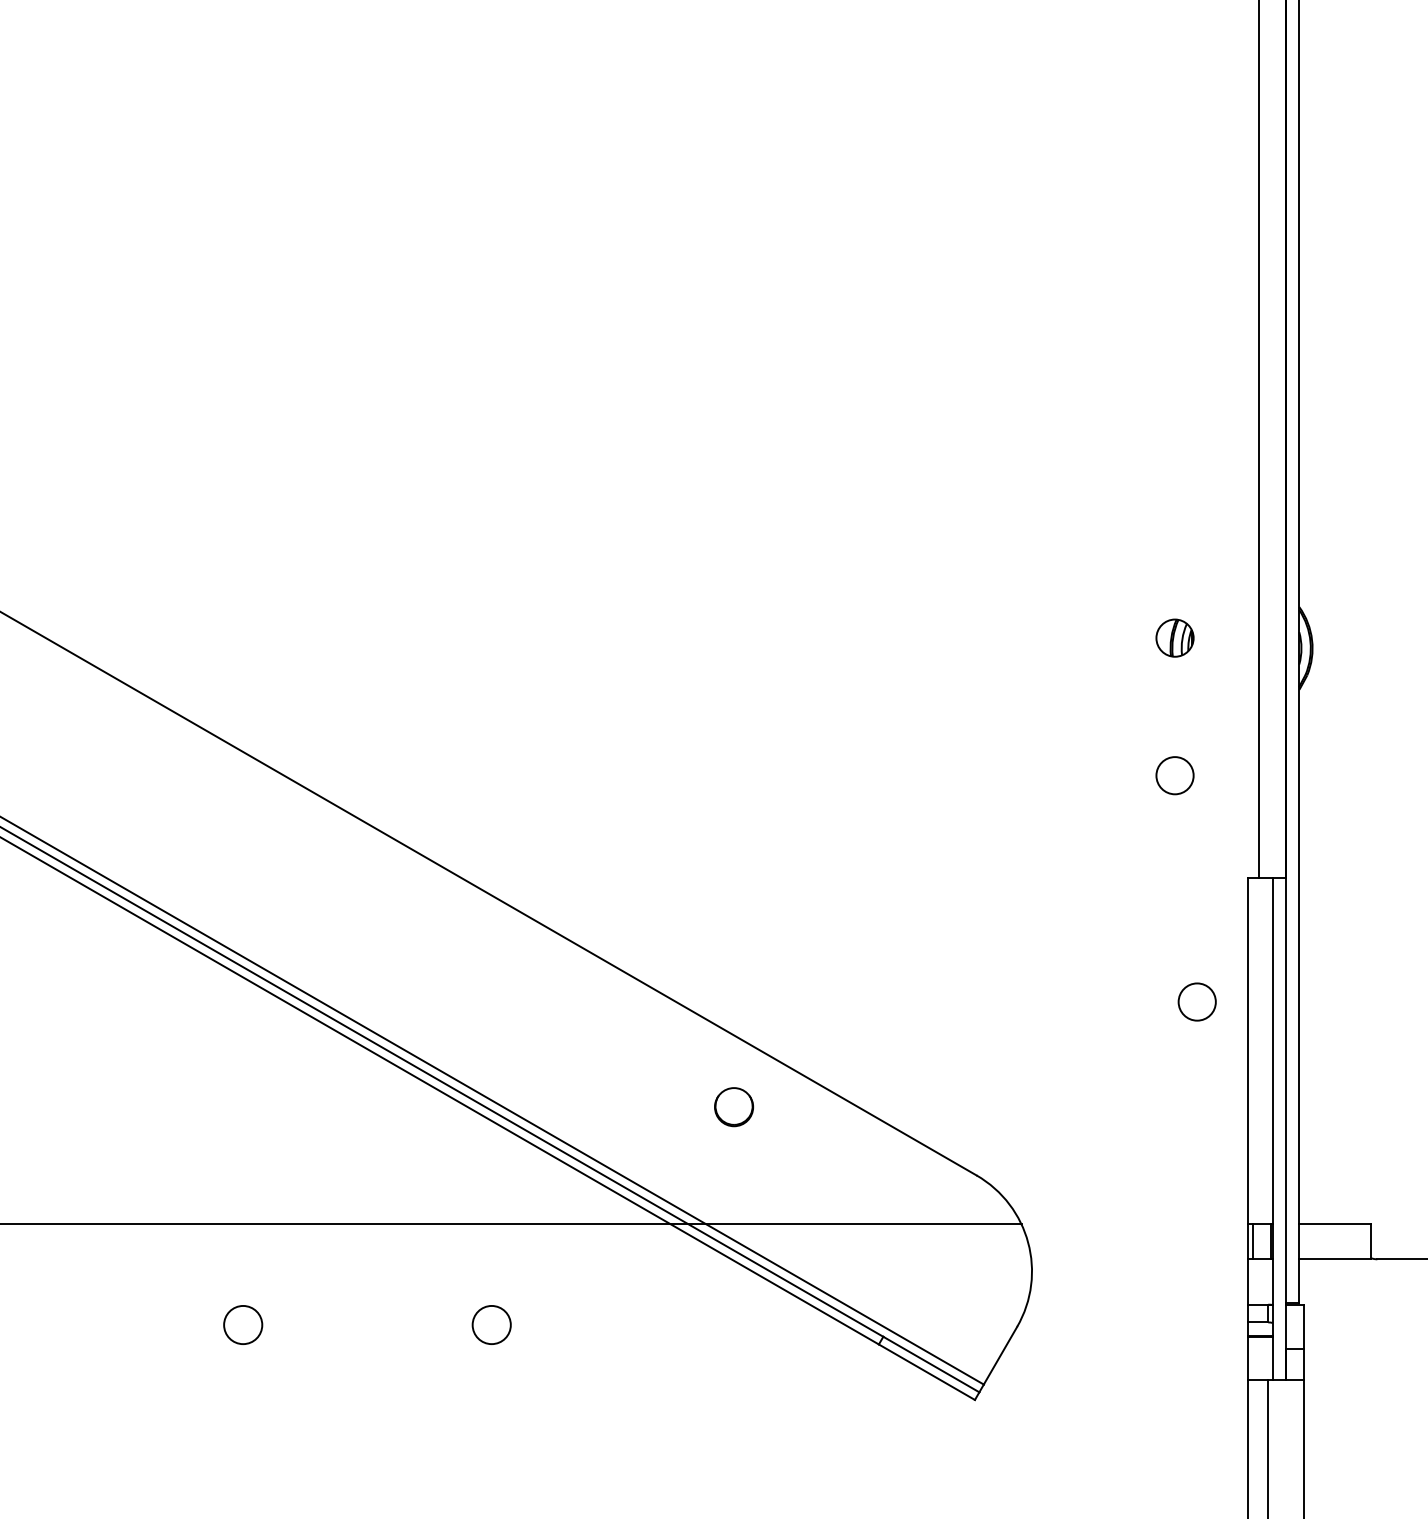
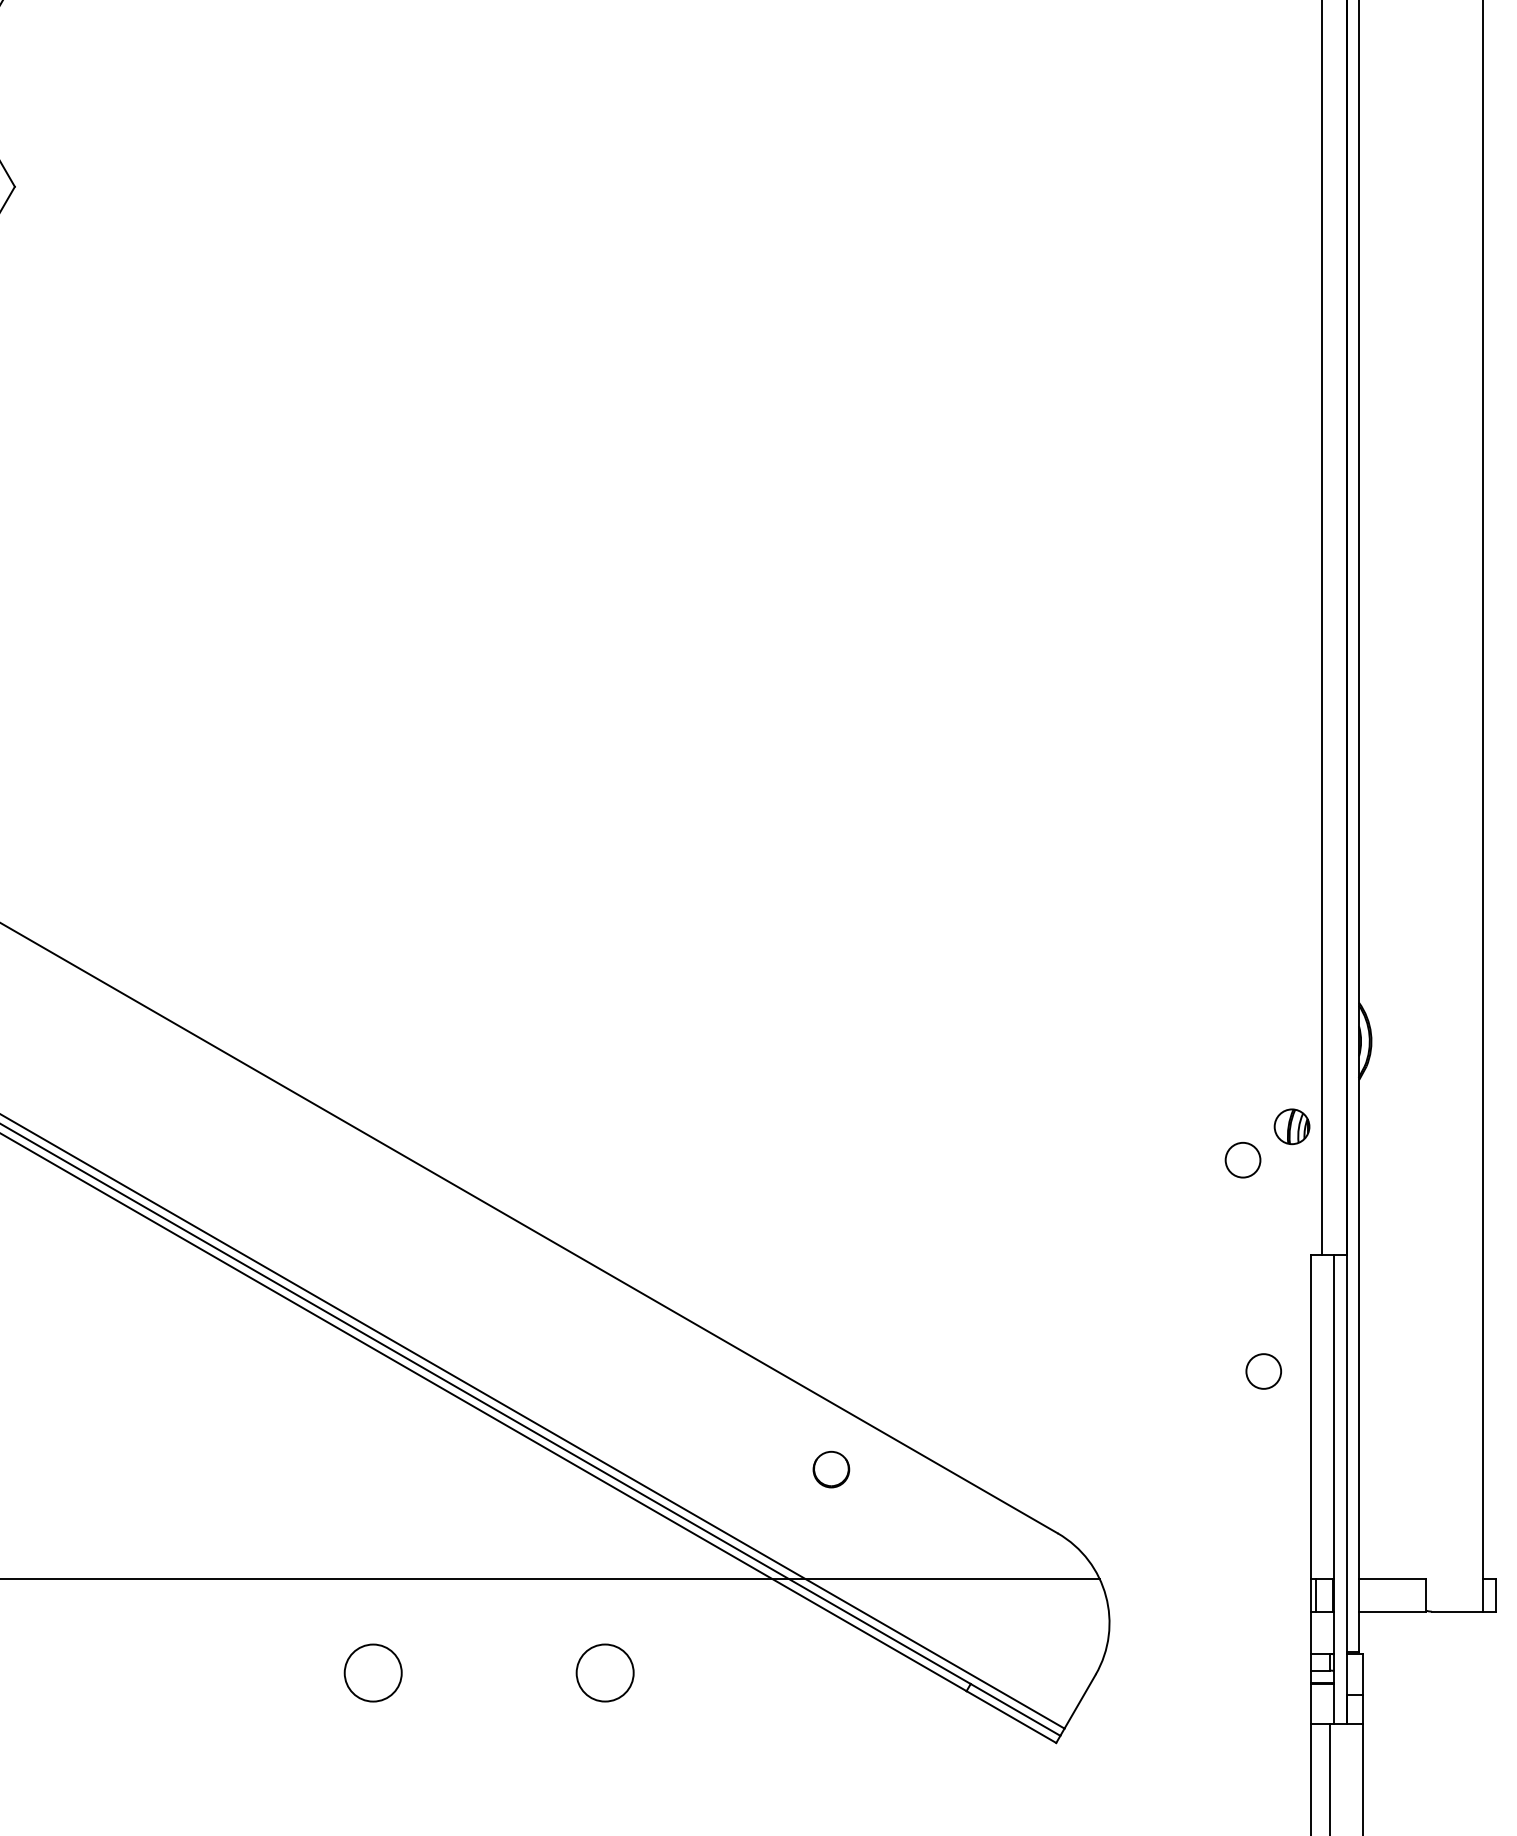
part: (1174, 637) -> (1291, 1126), moved
circle: (242, 1324) -> (372, 1672), size x1.6
circle: (492, 1324) -> (605, 1672), size x1.6

